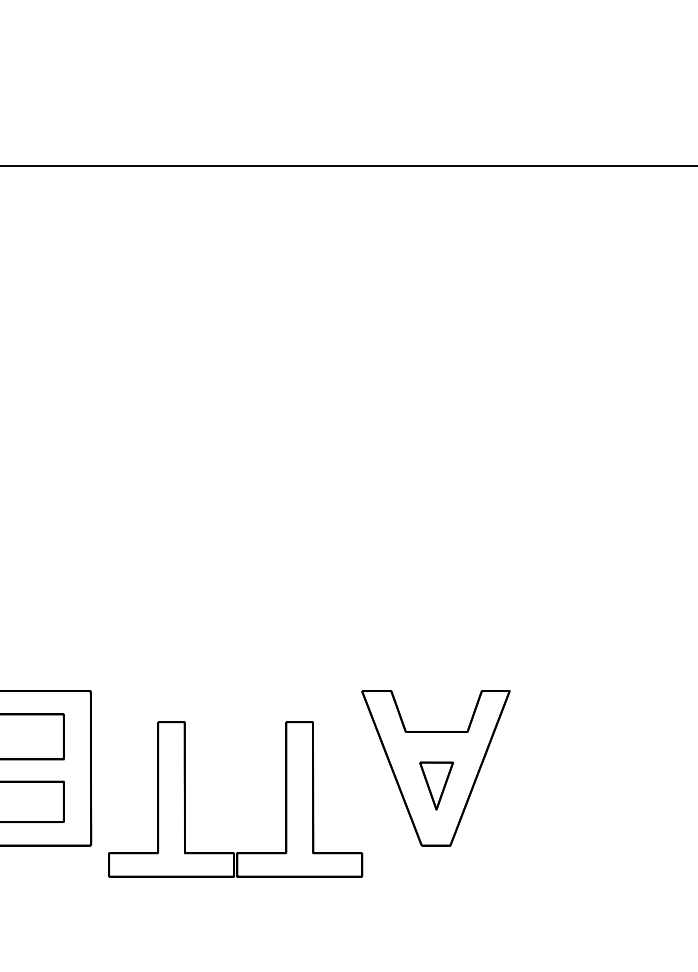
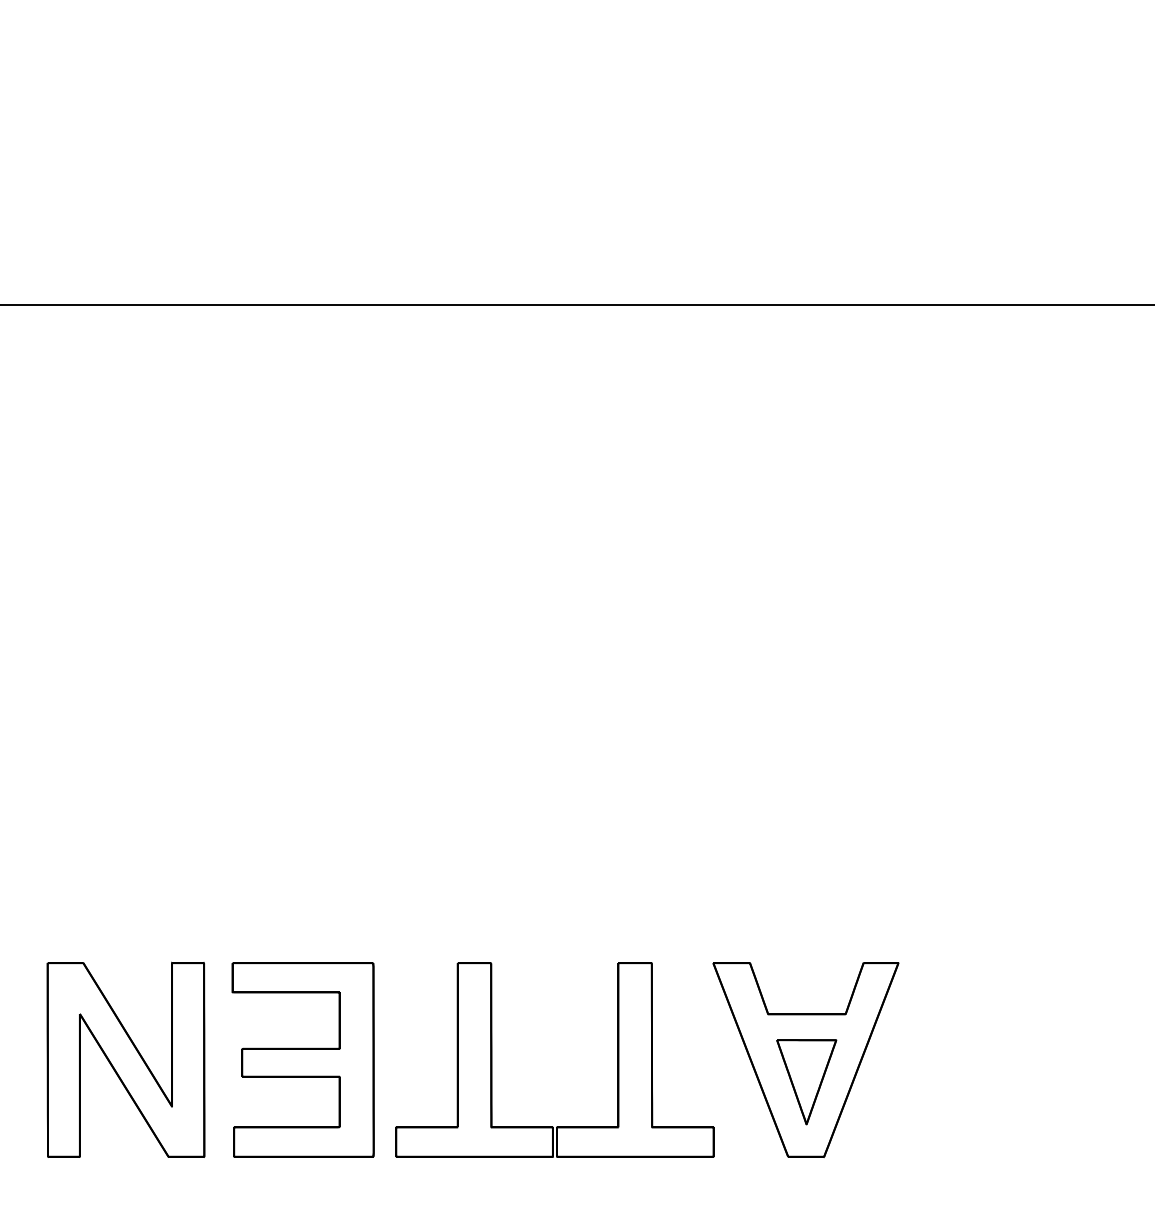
part: (436, 786) -> (806, 1082), size x1.43
part: (185, 799) -> (492, 1059), moved

